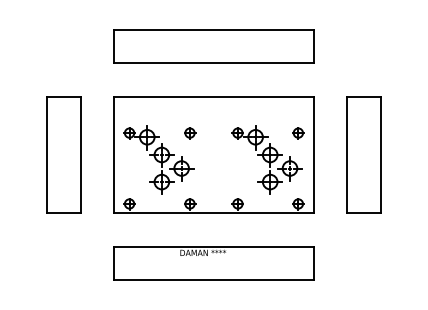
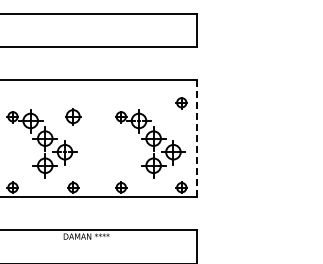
part: (190, 133) -> (73, 117), size x1.4
part: (298, 133) -> (181, 103), moved
line: (314, 154) -> (197, 138), solid -> dashed
part: (363, 154) -> (246, 138), removed

